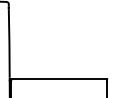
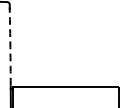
arc: (9, 43) -> (10, 47), solid -> dashed

